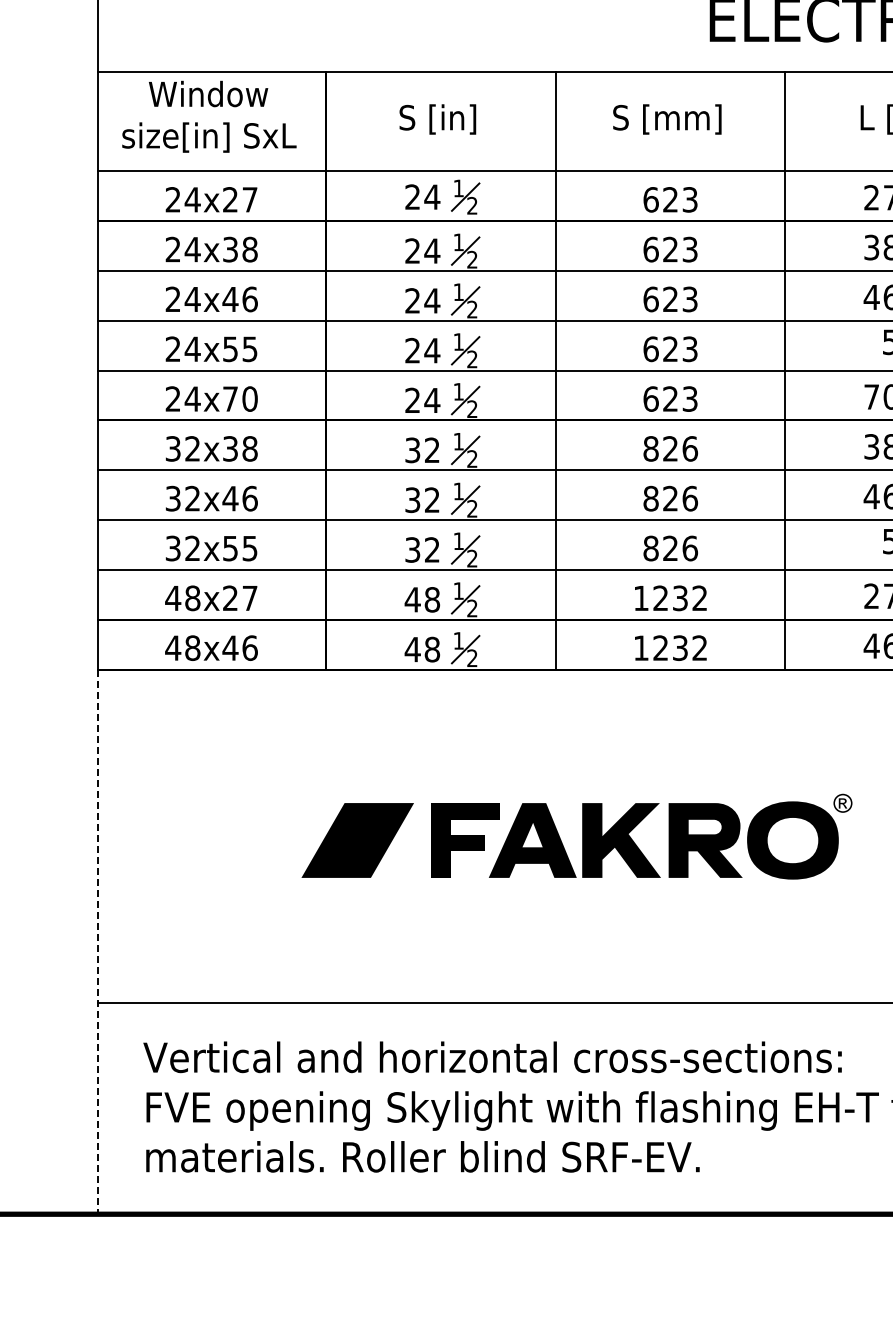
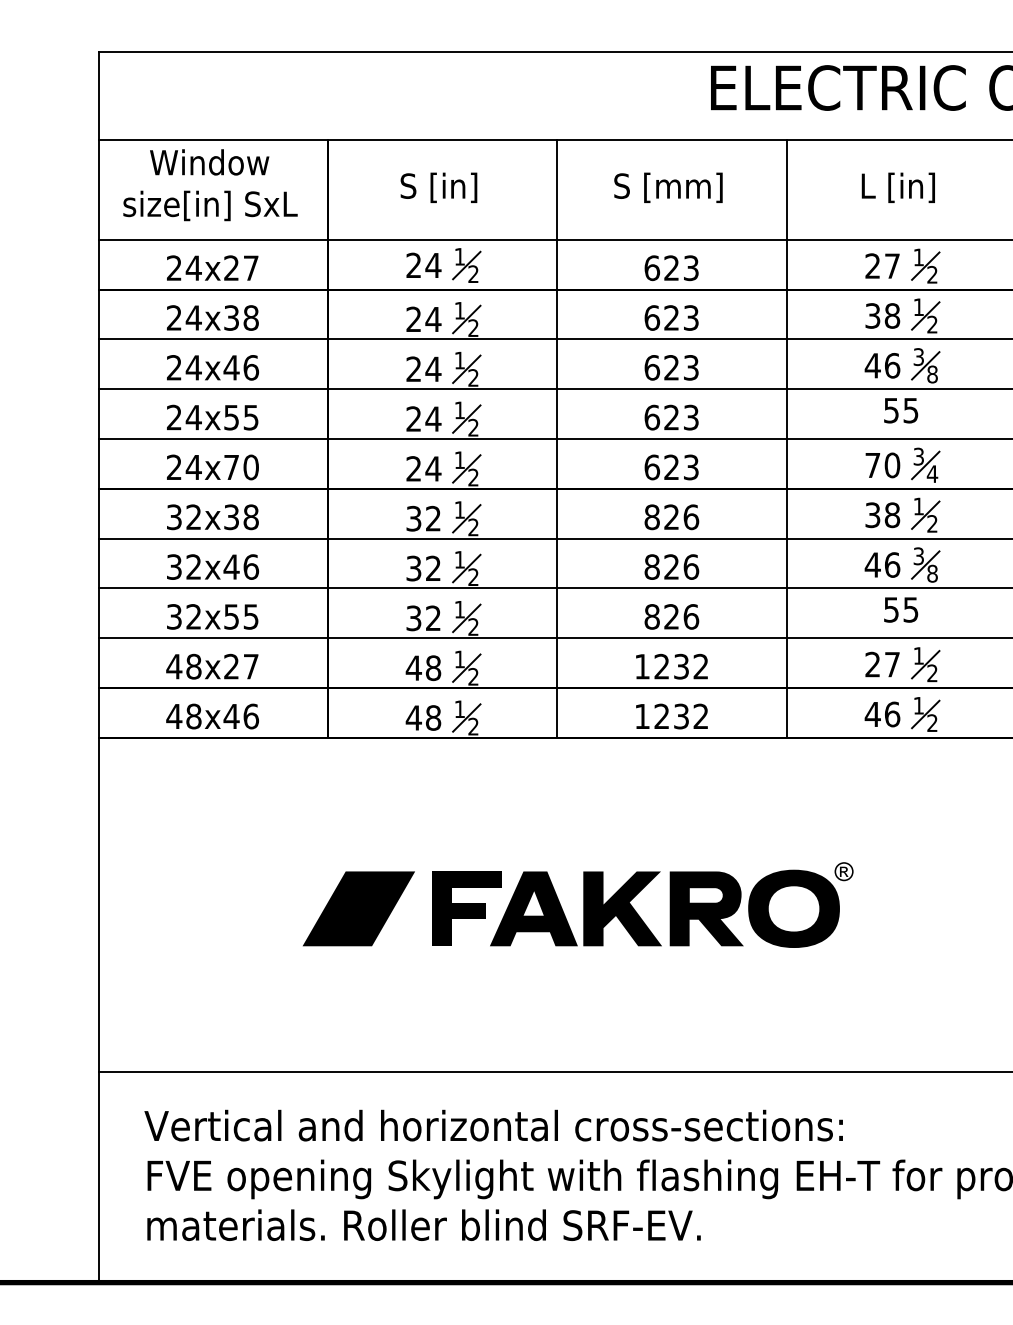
line: (97, 942) -> (98, 1010), dashed -> solid

